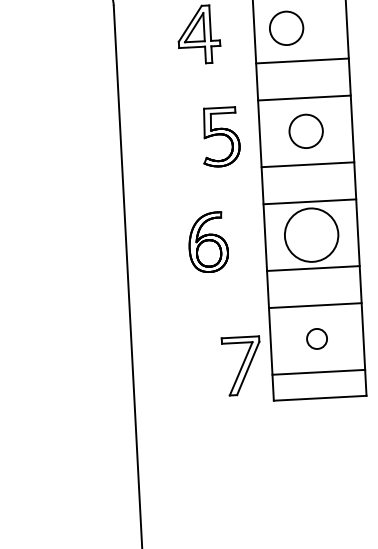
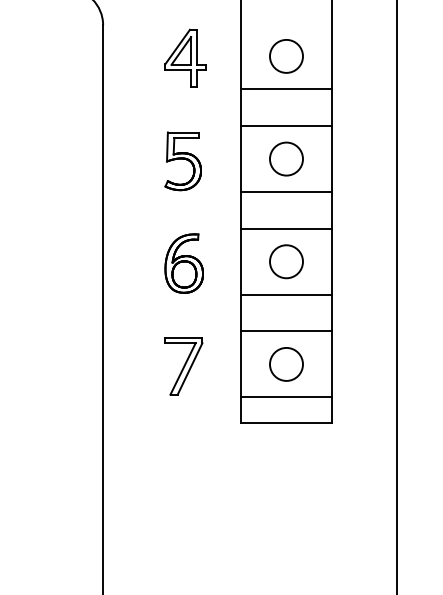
circle: (286, 28) -> (286, 56), moved
part: (220, 137) -> (182, 161), moved
circle: (311, 234) -> (286, 261), size x0.62
circle: (317, 338) -> (286, 363), size x1.67
part: (241, 366) -> (183, 366), moved

